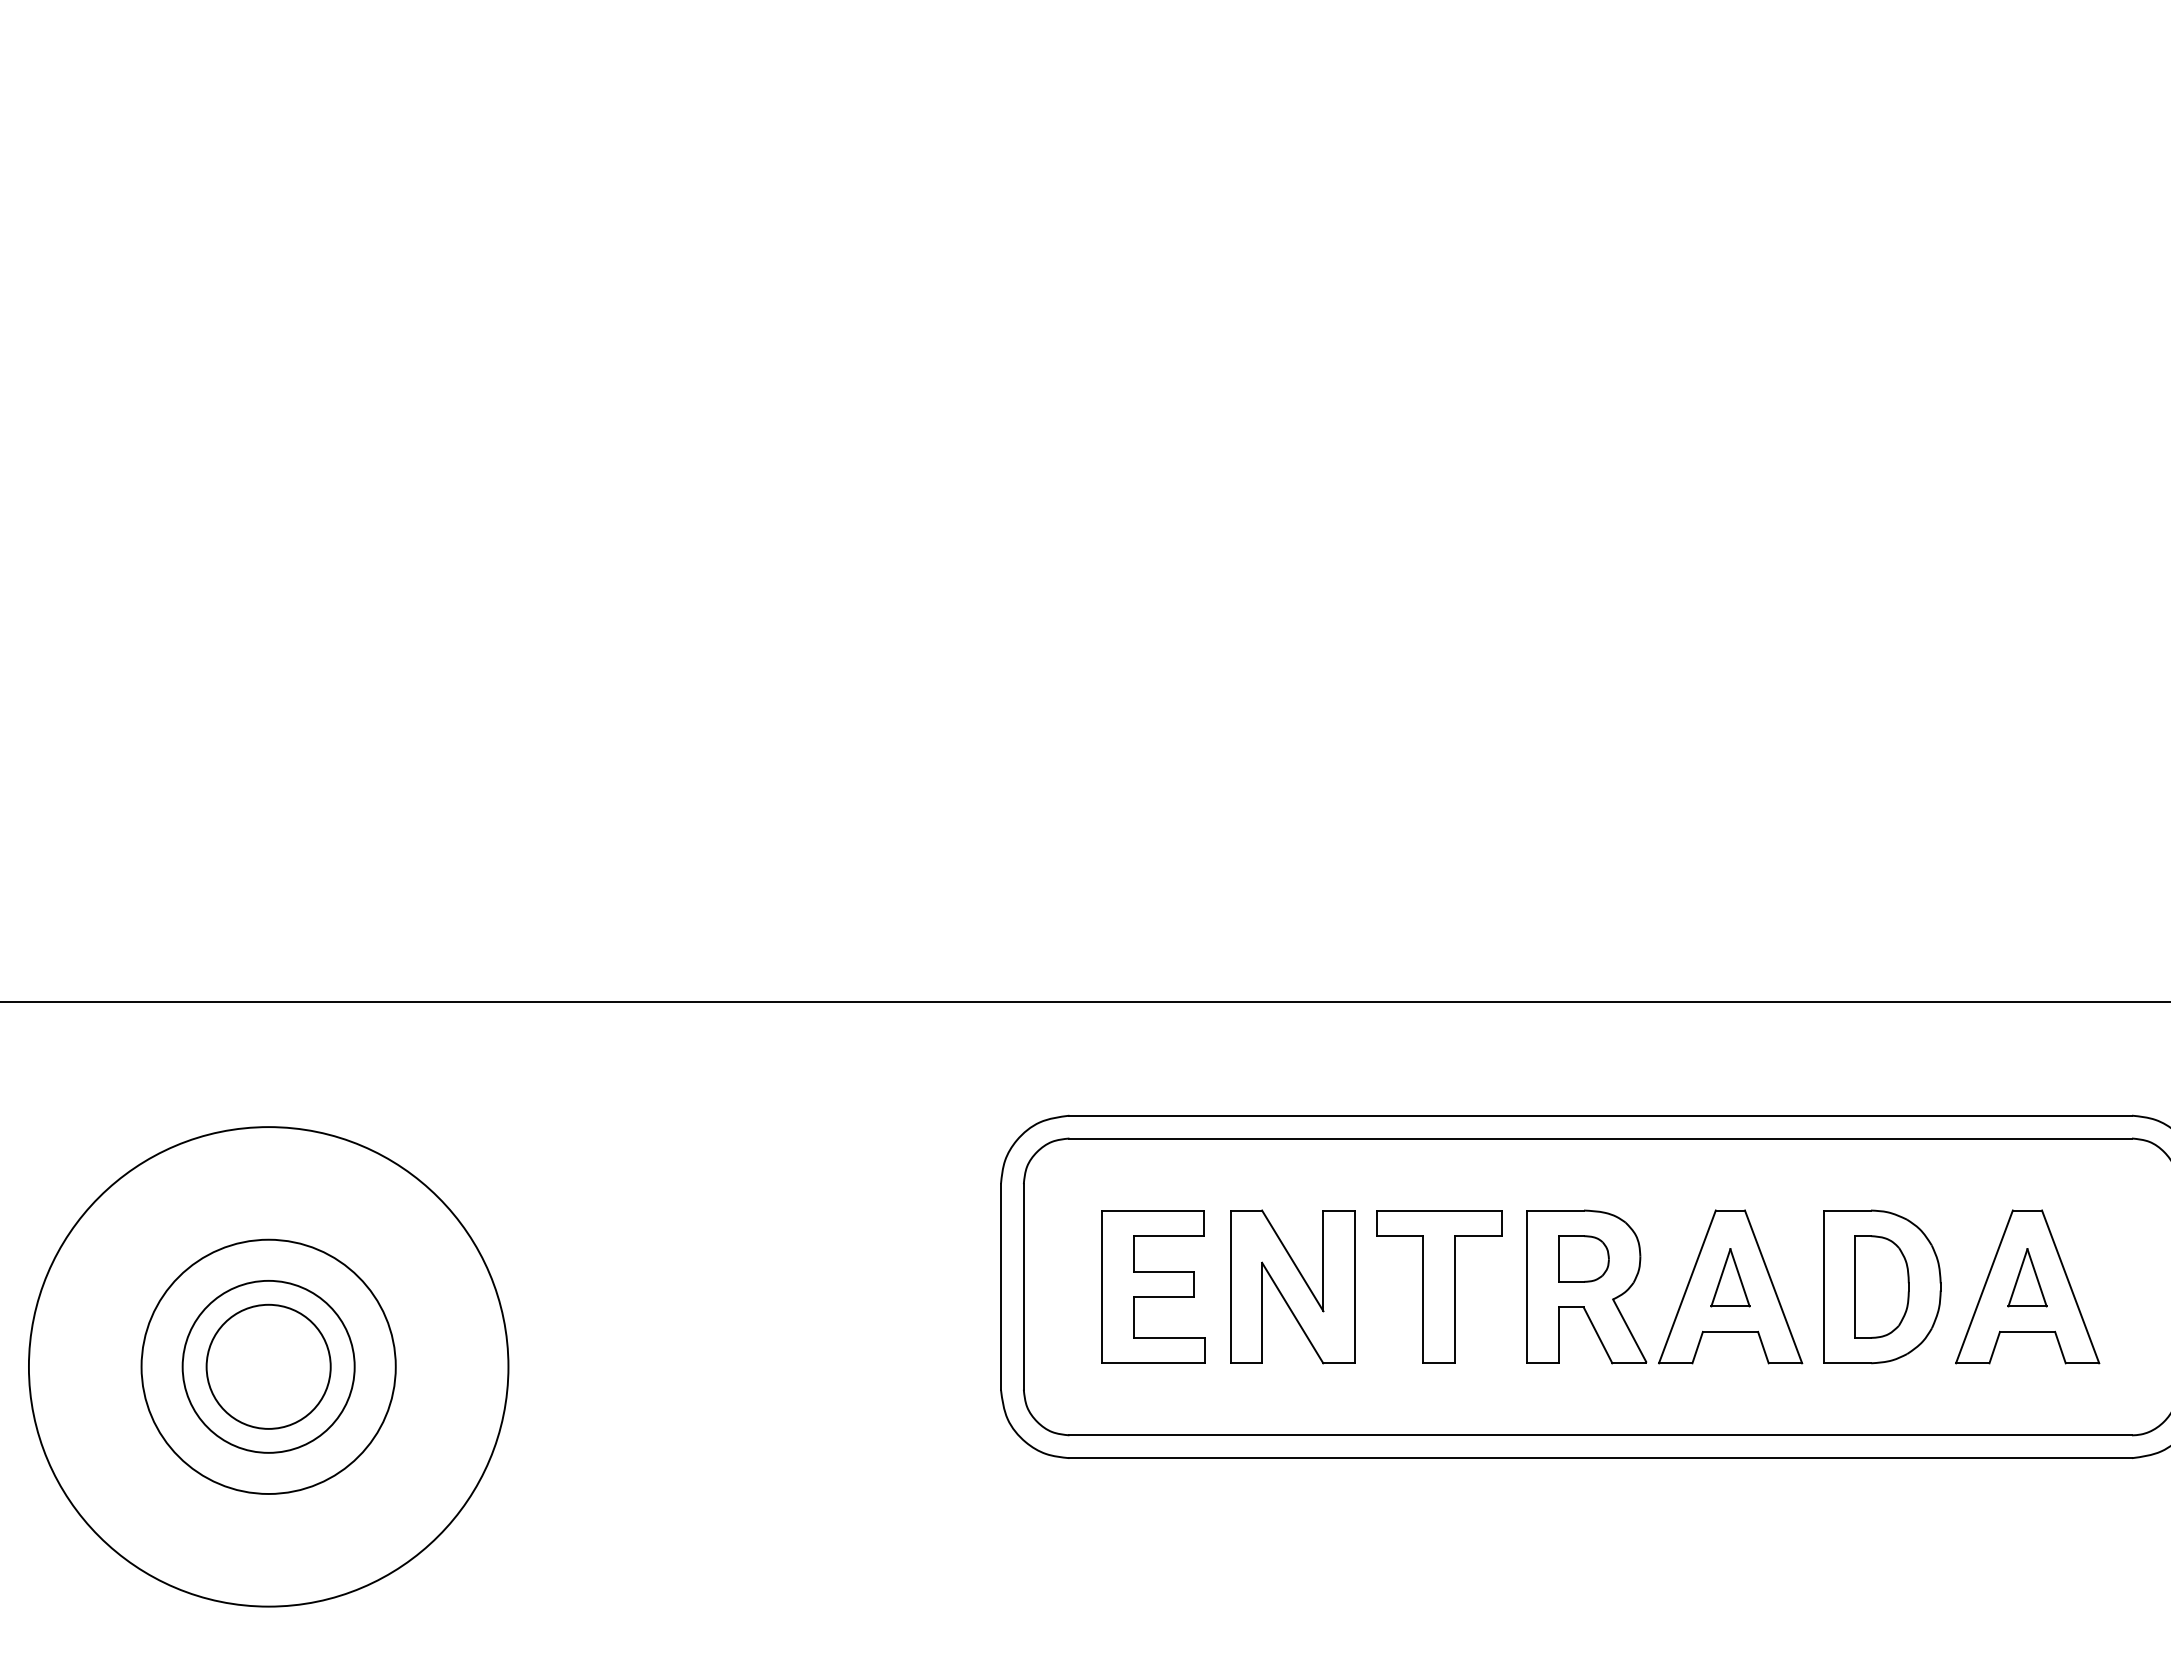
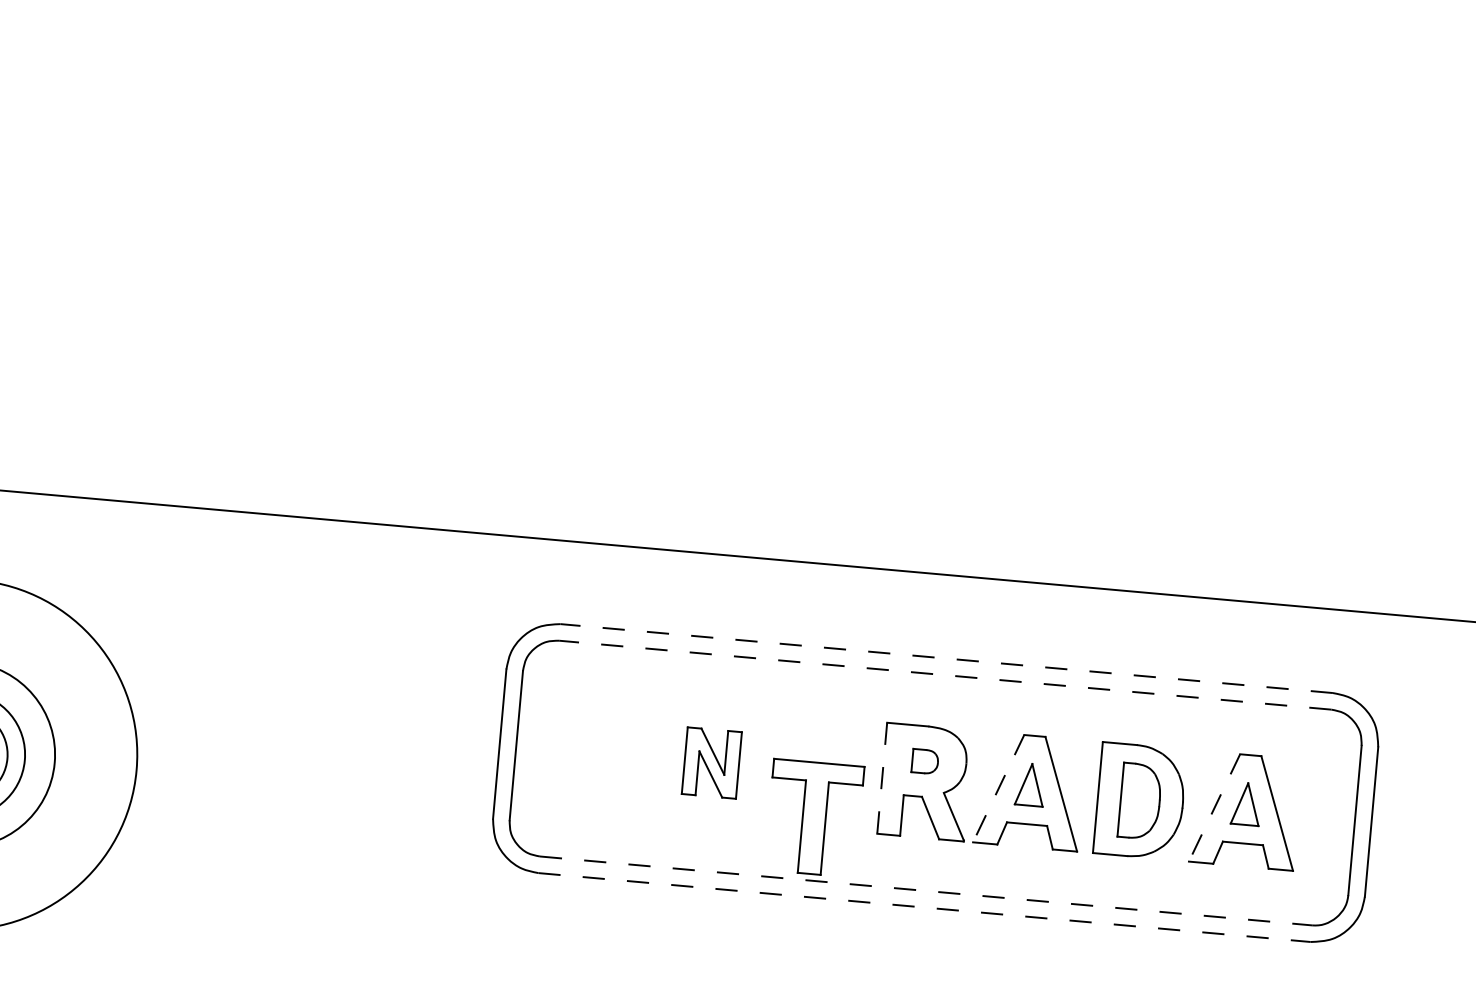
line: (1600, 1115) -> (946, 658), solid -> dashed
line: (1600, 1138) -> (945, 675), solid -> dashed
part: (1583, 1258) -> (924, 761), size x0.7
part: (1153, 1286) -> (610, 753), removed
part: (1292, 1286) -> (711, 762), size x0.6
part: (1439, 1286) -> (814, 818), moved
line: (1527, 1287) -> (882, 778), solid -> dashed
line: (1687, 1287) -> (998, 789), solid -> dashed
line: (1984, 1287) -> (1214, 808), solid -> dashed
line: (1601, 1435) -> (926, 891), solid -> dashed
line: (1601, 1458) -> (925, 907), solid -> dashed

